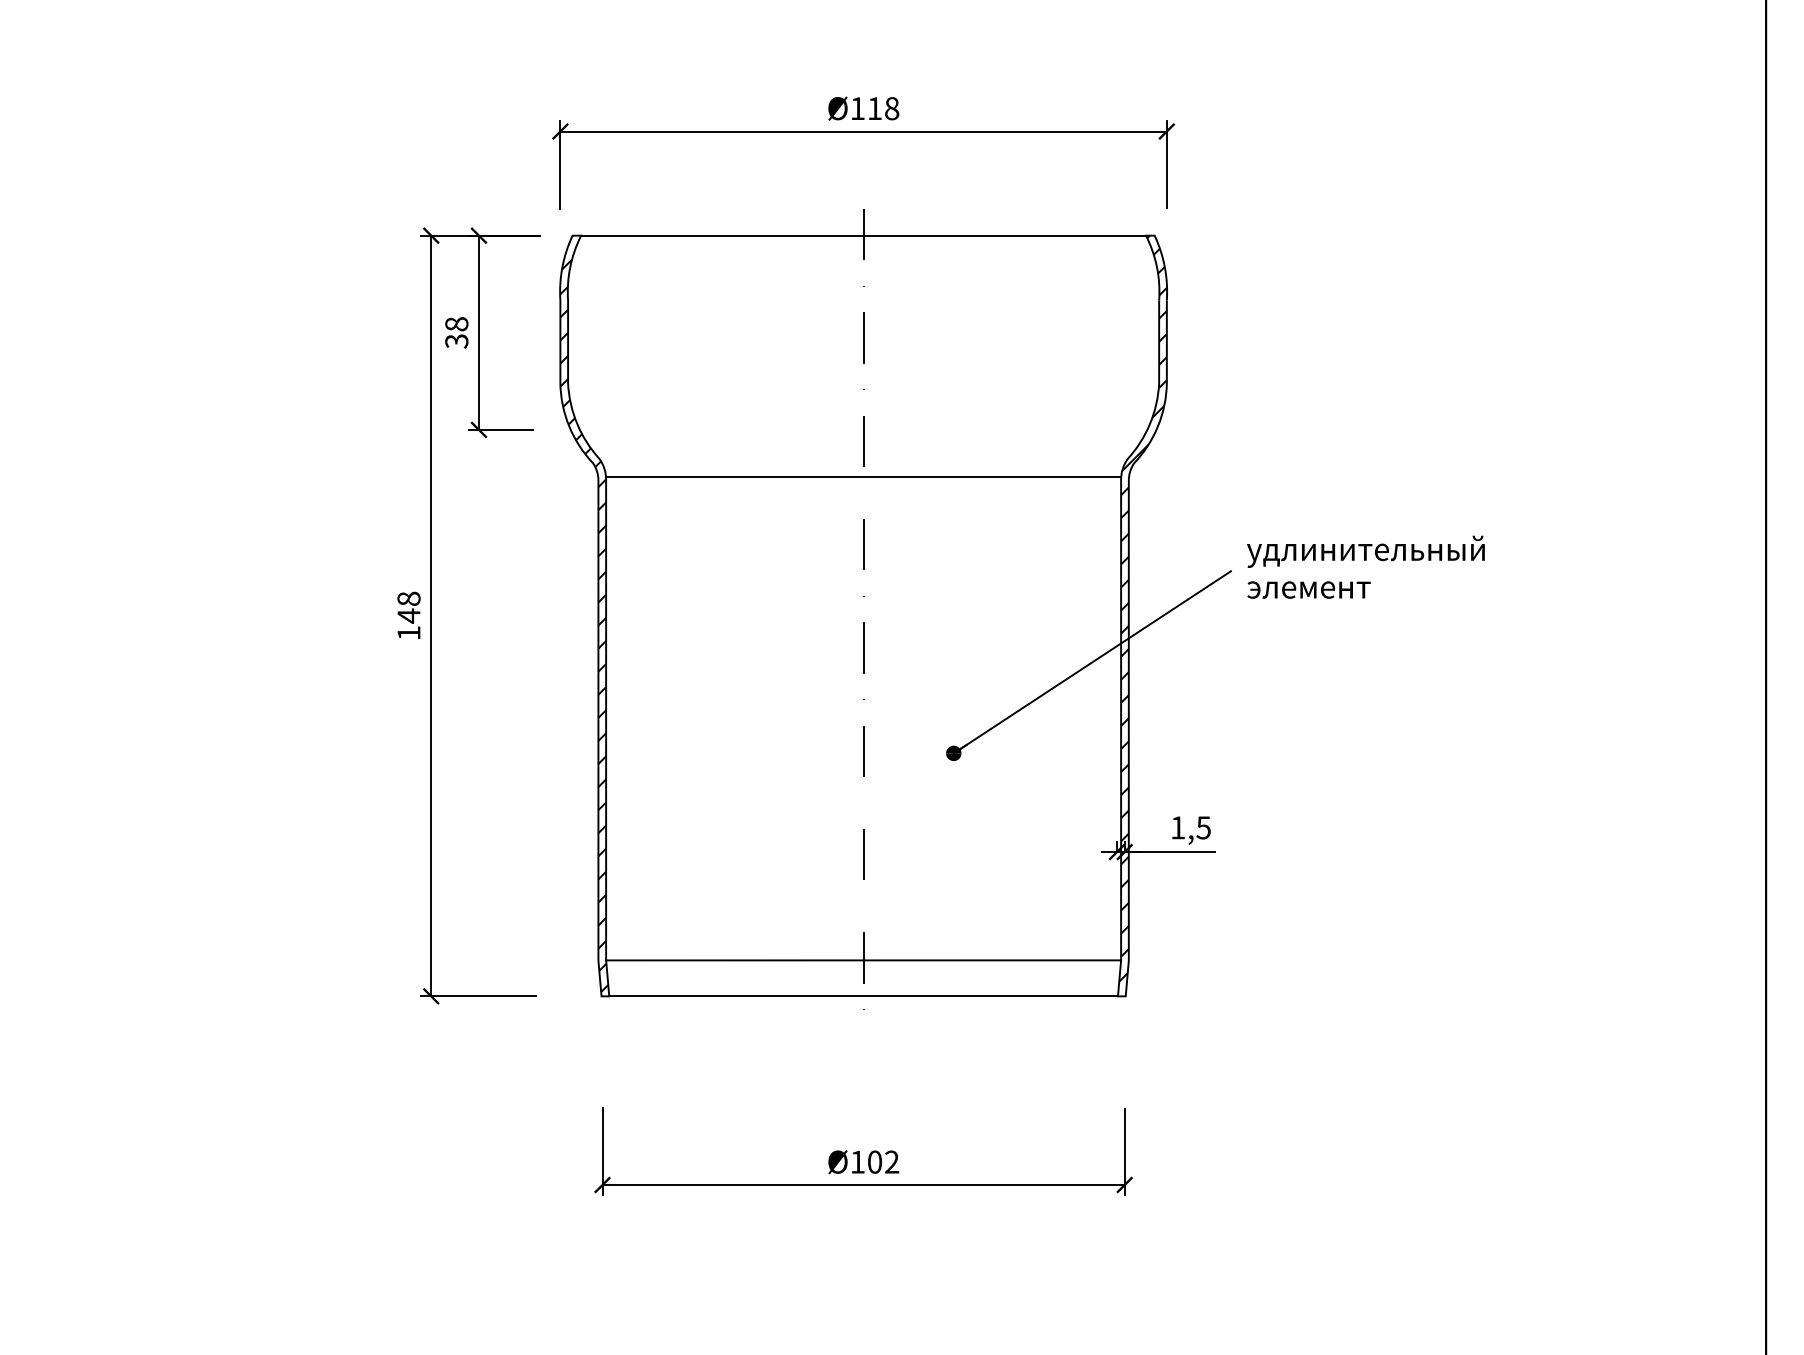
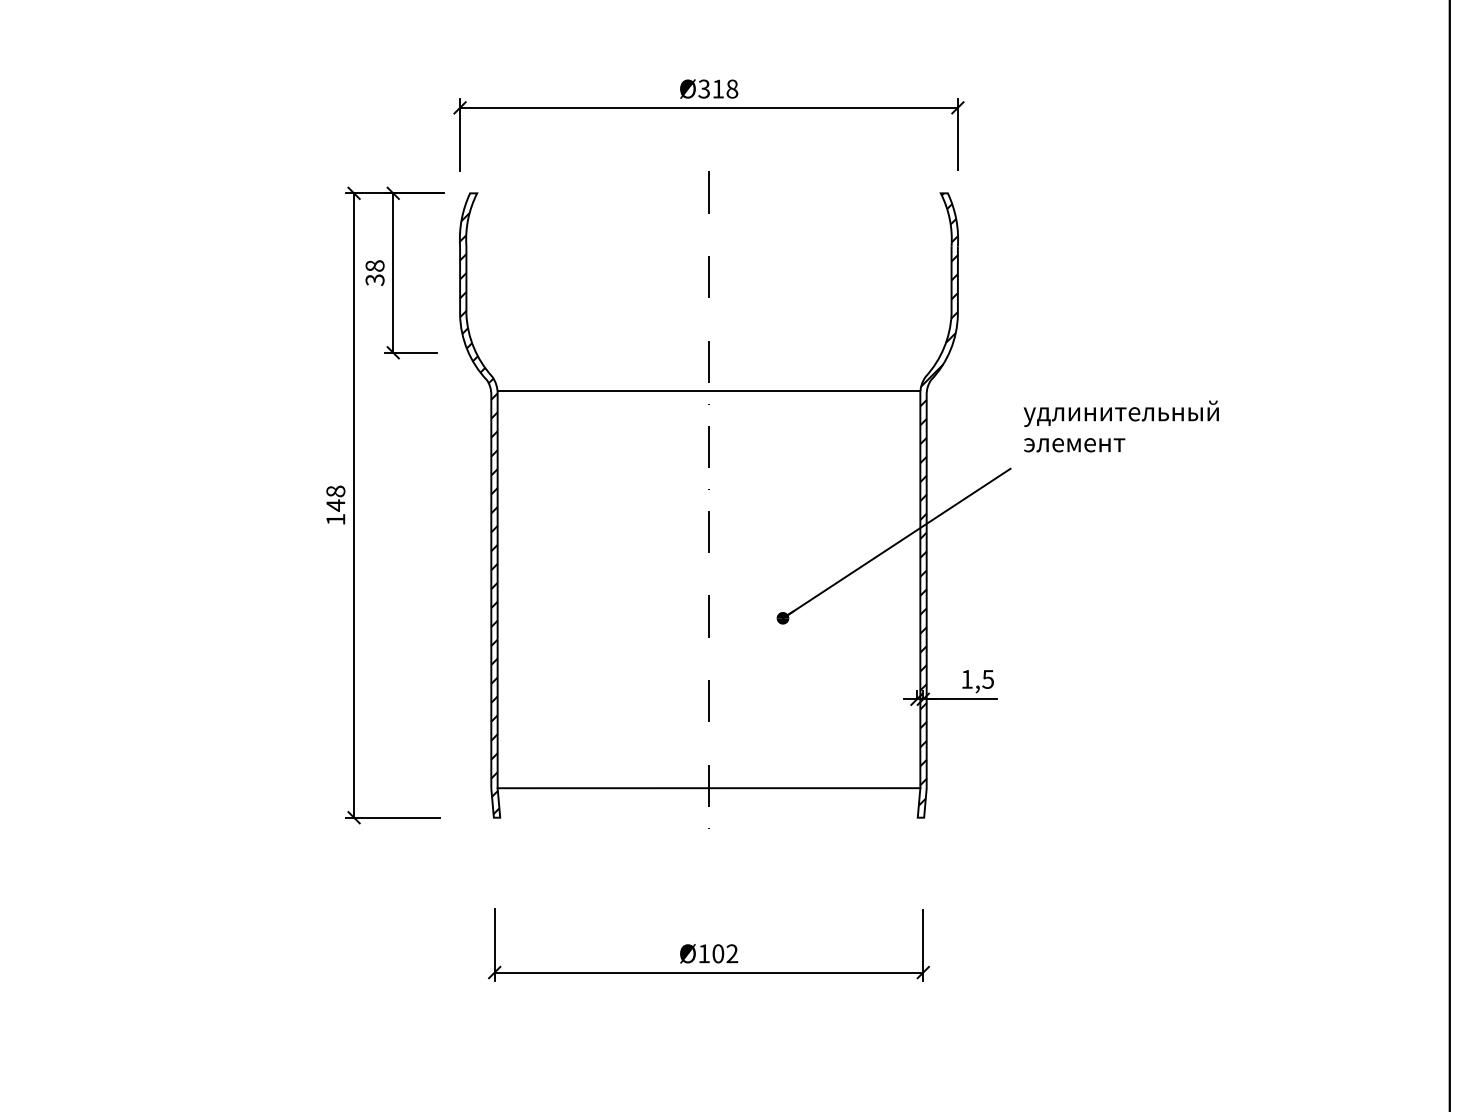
text: (856, 107) -> (703, 88), 118 -> 318
line: (863, 235) -> (708, 193), removed
text: (1364, 567) -> (1120, 426), moved
line: (863, 996) -> (708, 817), removed

